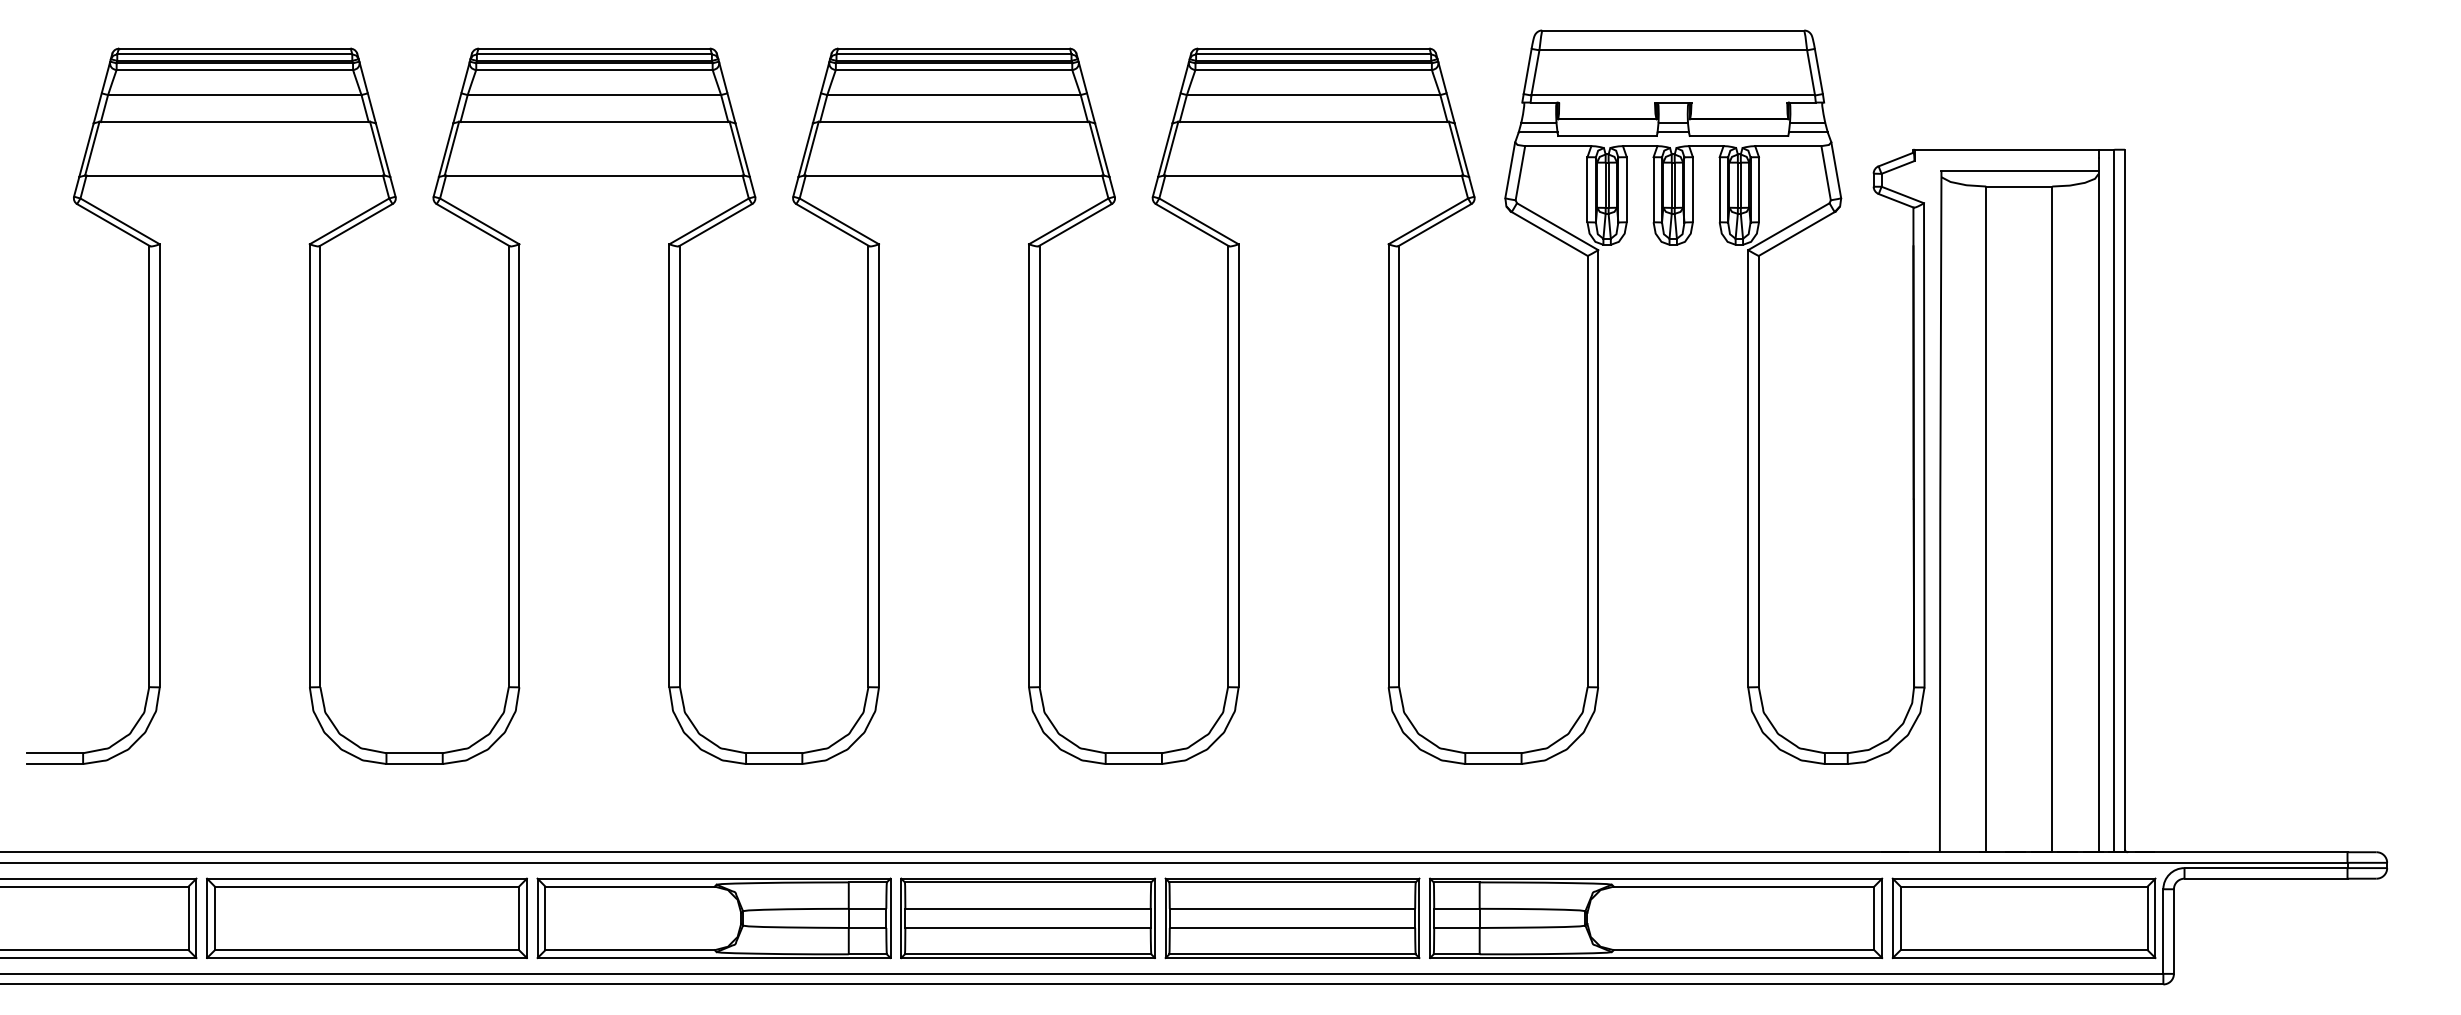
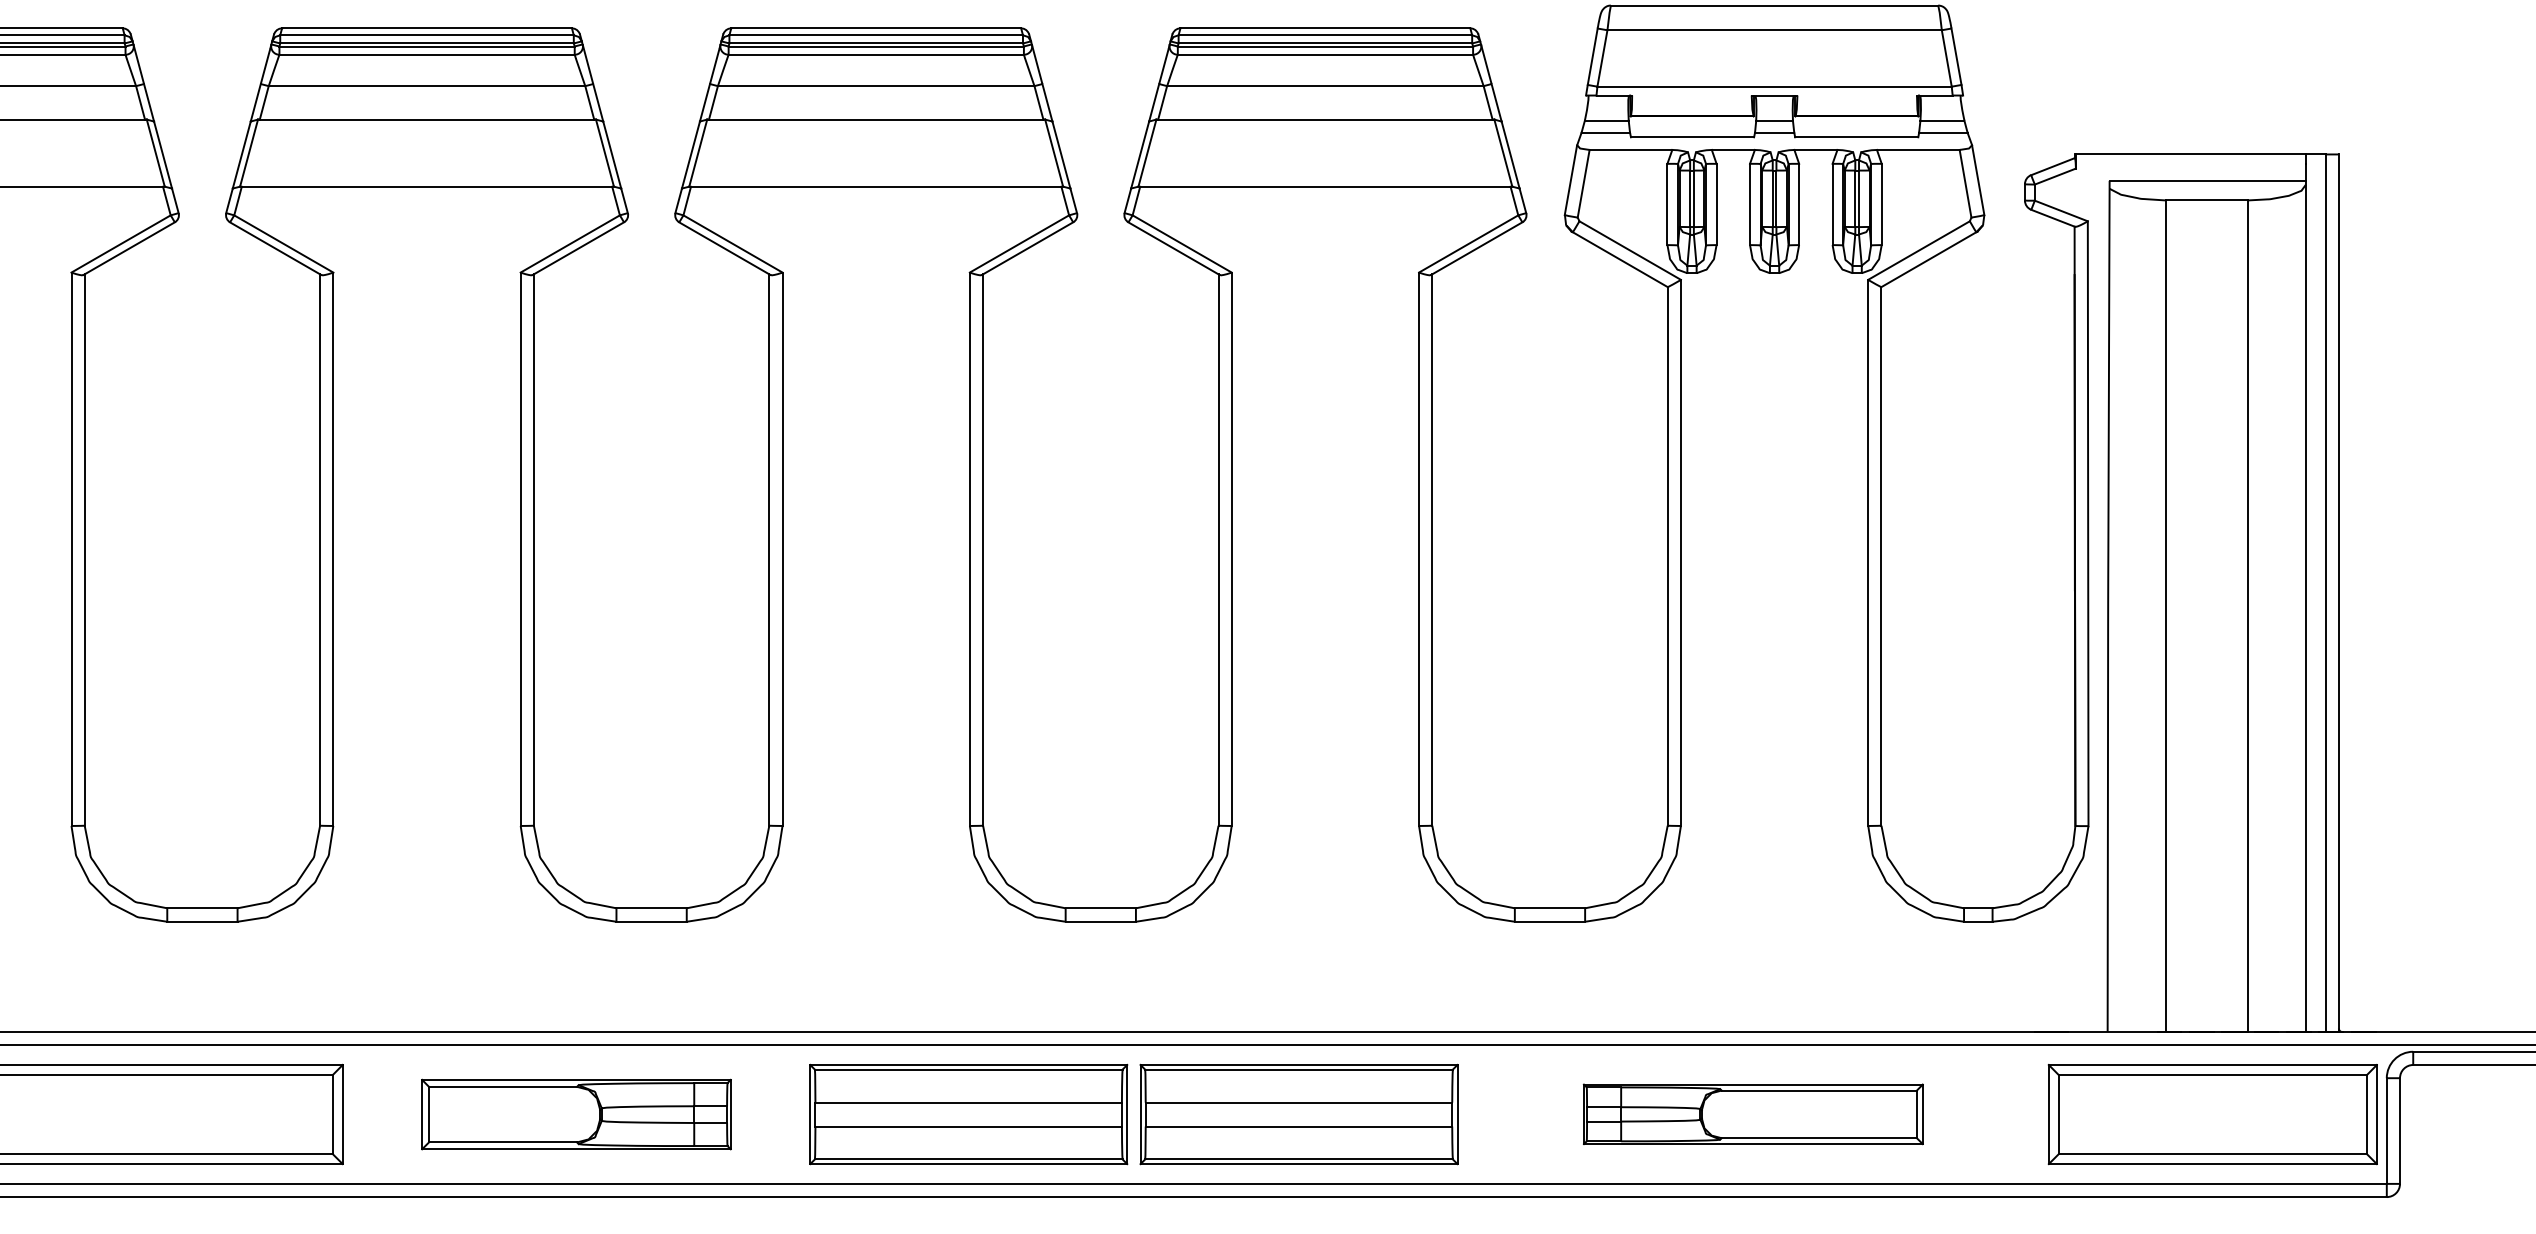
part: (1656, 917) -> (1753, 1113), size x0.6
part: (713, 918) -> (575, 1114), size x0.7

